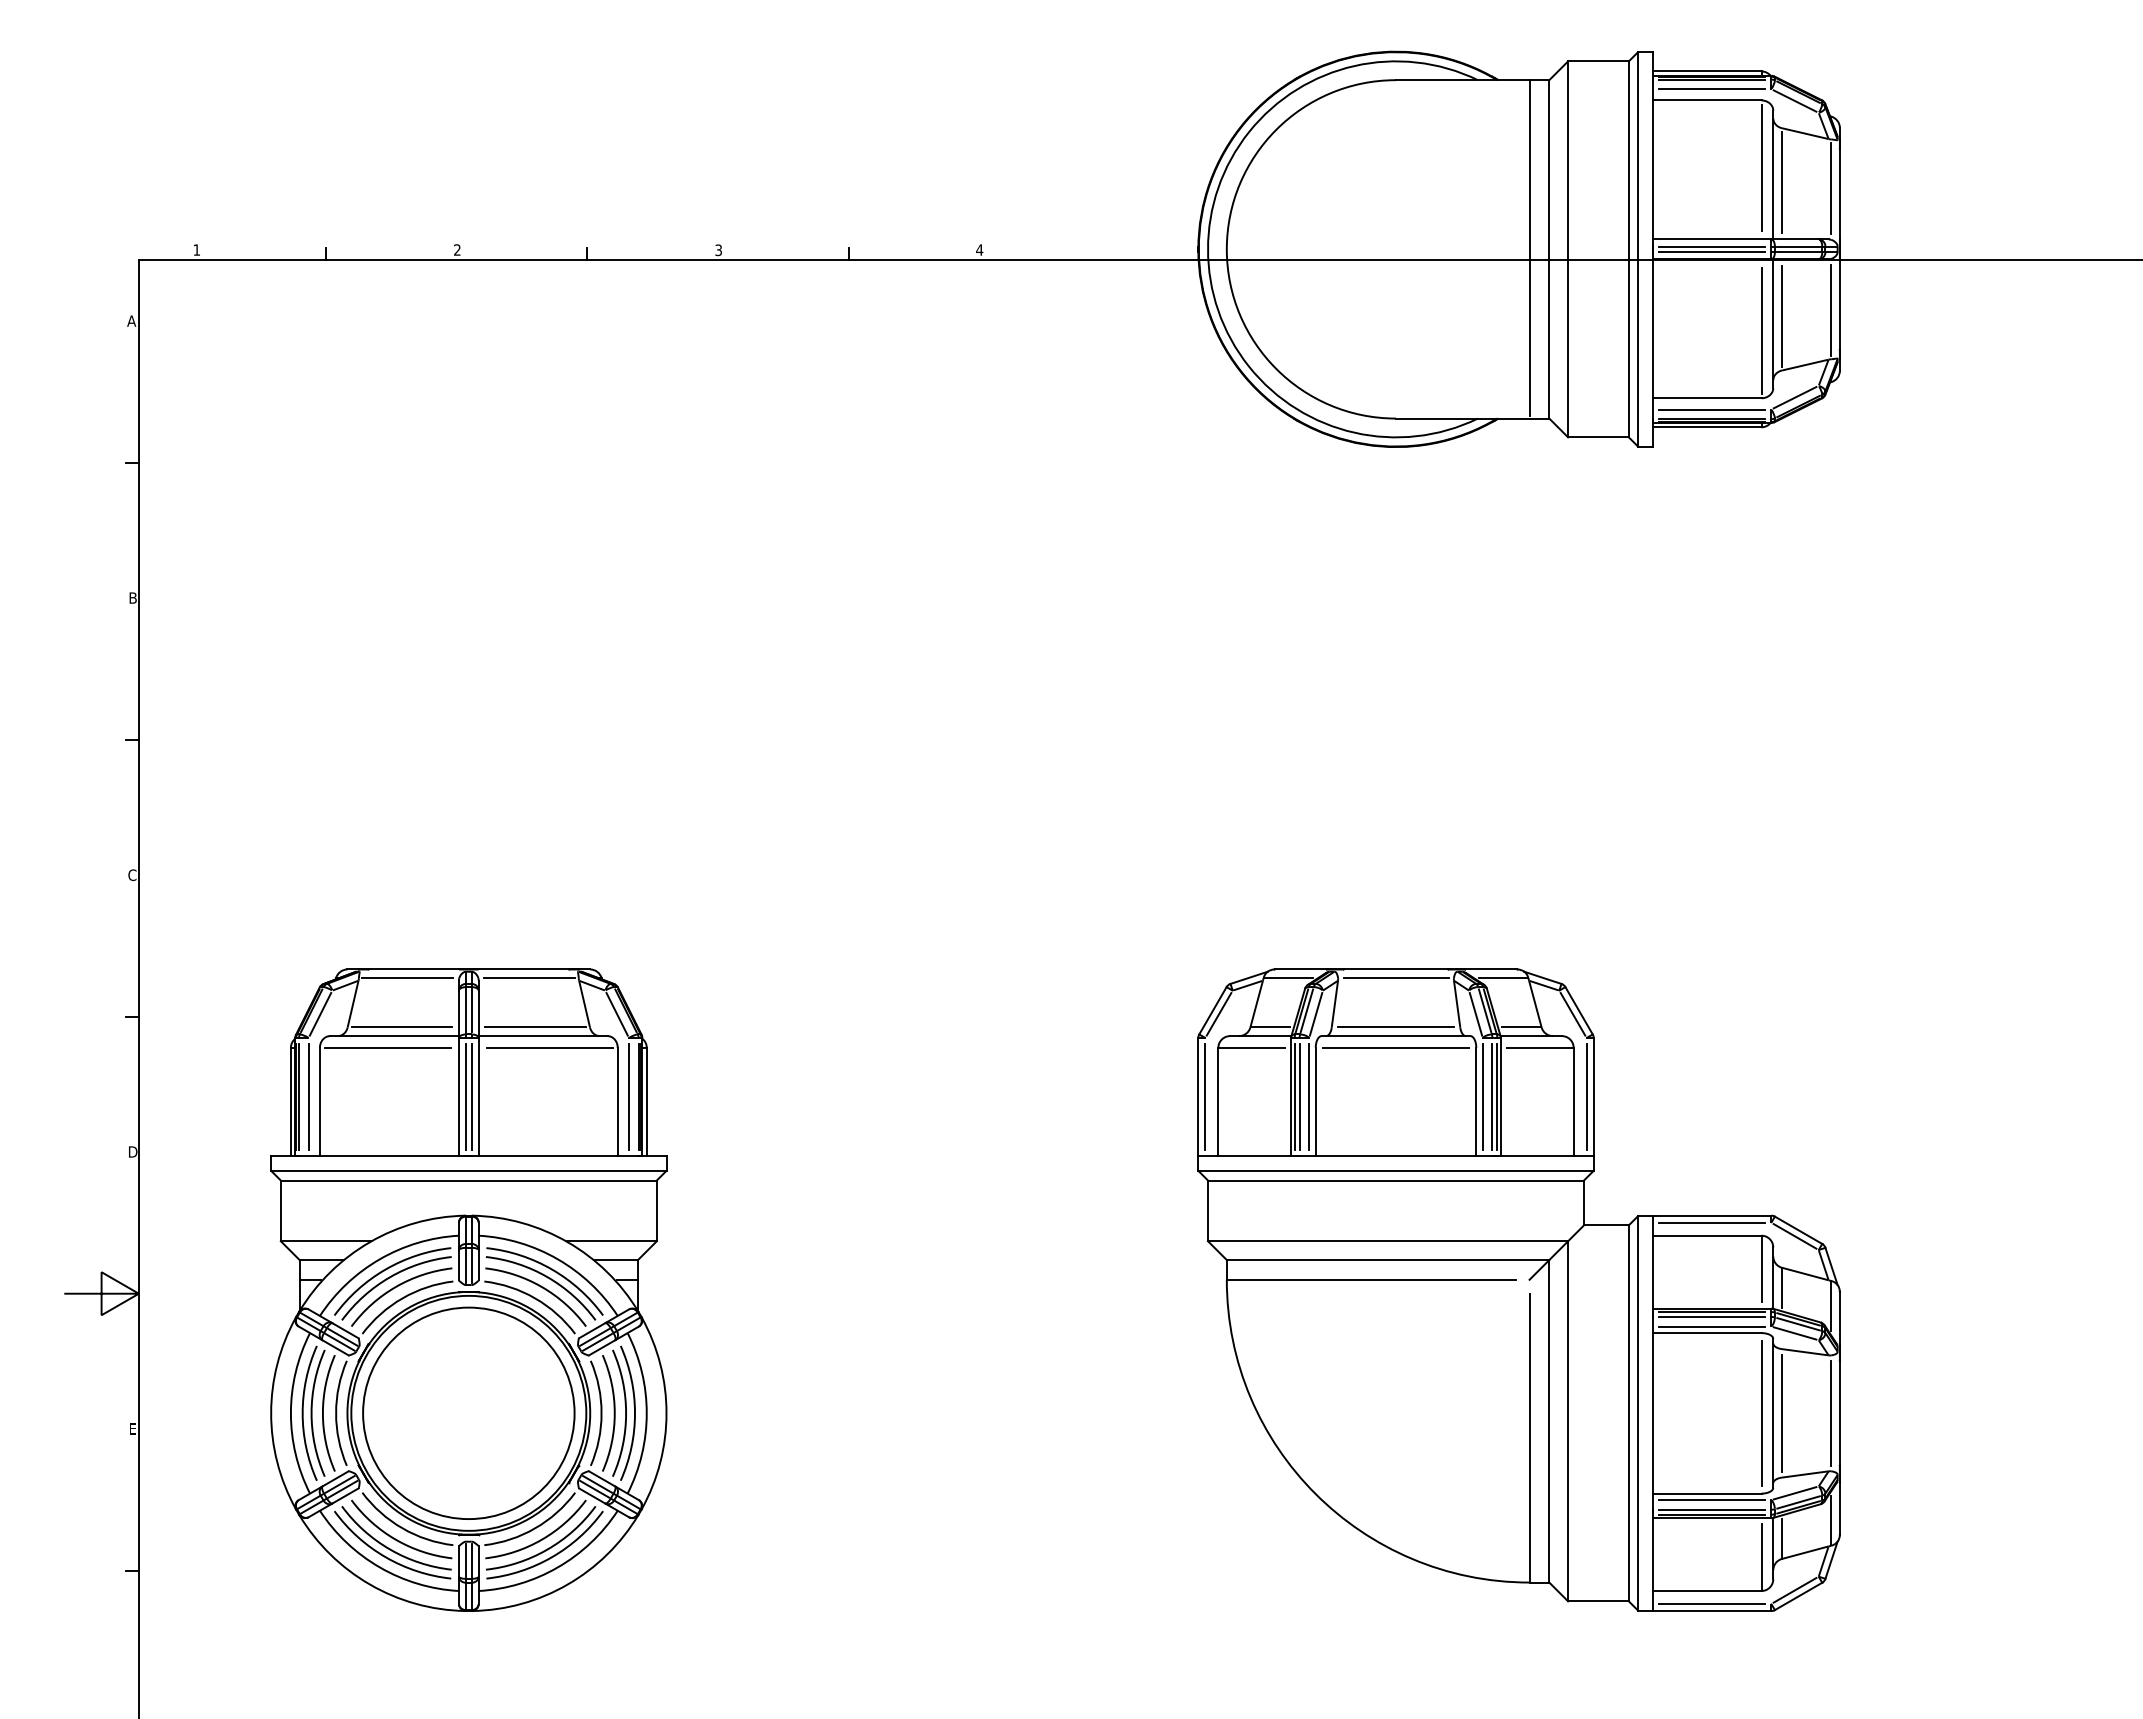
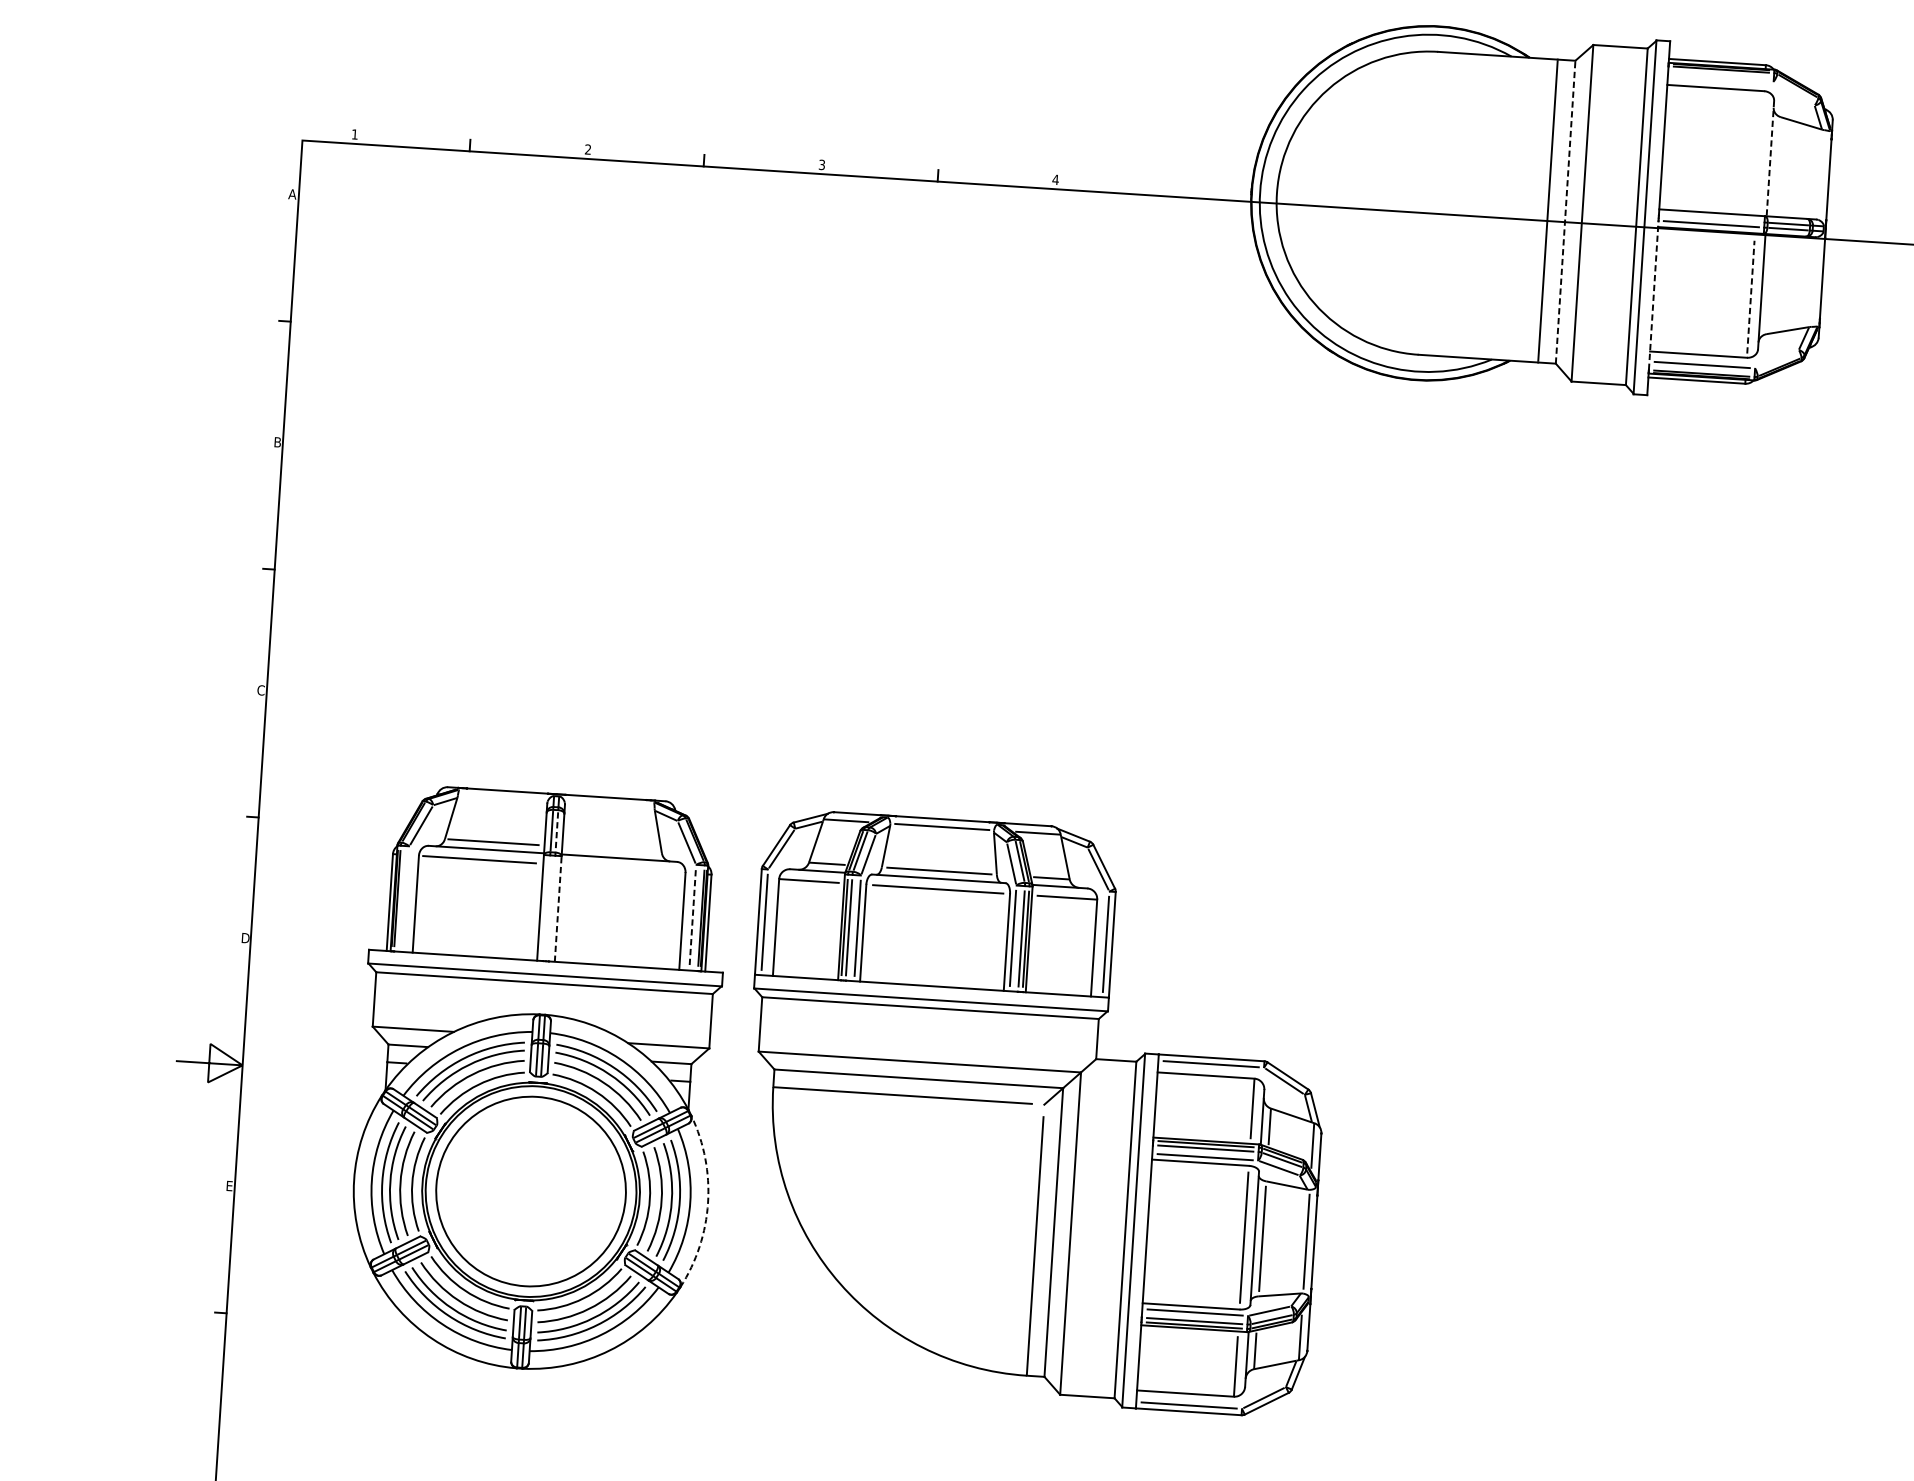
line: (1712, 89) -> (1720, 78), removed
line: (1794, 100) -> (1793, 93), removed
line: (1761, 168) -> (1760, 152), removed
line: (1773, 175) -> (1770, 159), solid -> dashed
line: (1781, 182) -> (1777, 165), removed
line: (1831, 187) -> (1821, 173), removed
line: (1712, 246) -> (1711, 219), removed
line: (1549, 248) -> (1565, 211), solid -> dashed
line: (1831, 309) -> (1814, 282), removed
line: (1781, 315) -> (1769, 284), removed
line: (1761, 330) -> (1750, 297), solid -> dashed
line: (1653, 335) -> (1653, 295), solid -> dashed
line: (1794, 397) -> (1776, 358), removed
line: (407, 978) -> (501, 798), removed
line: (529, 978) -> (610, 805), removed
line: (471, 1011) -> (556, 832), solid -> dashed
line: (535, 1027) -> (613, 850), removed
line: (550, 1047) -> (625, 868), removed
line: (308, 1096) -> (405, 898), removed
line: (466, 1096) -> (547, 907), removed
line: (471, 1096) -> (551, 908), removed
line: (478, 1096) -> (558, 908), solid -> dashed
line: (629, 1097) -> (693, 918), solid -> dashed
part: (1518, 1289) -> (1033, 1112), moved
arc: (666, 1413) -> (708, 1203), solid -> dashed

